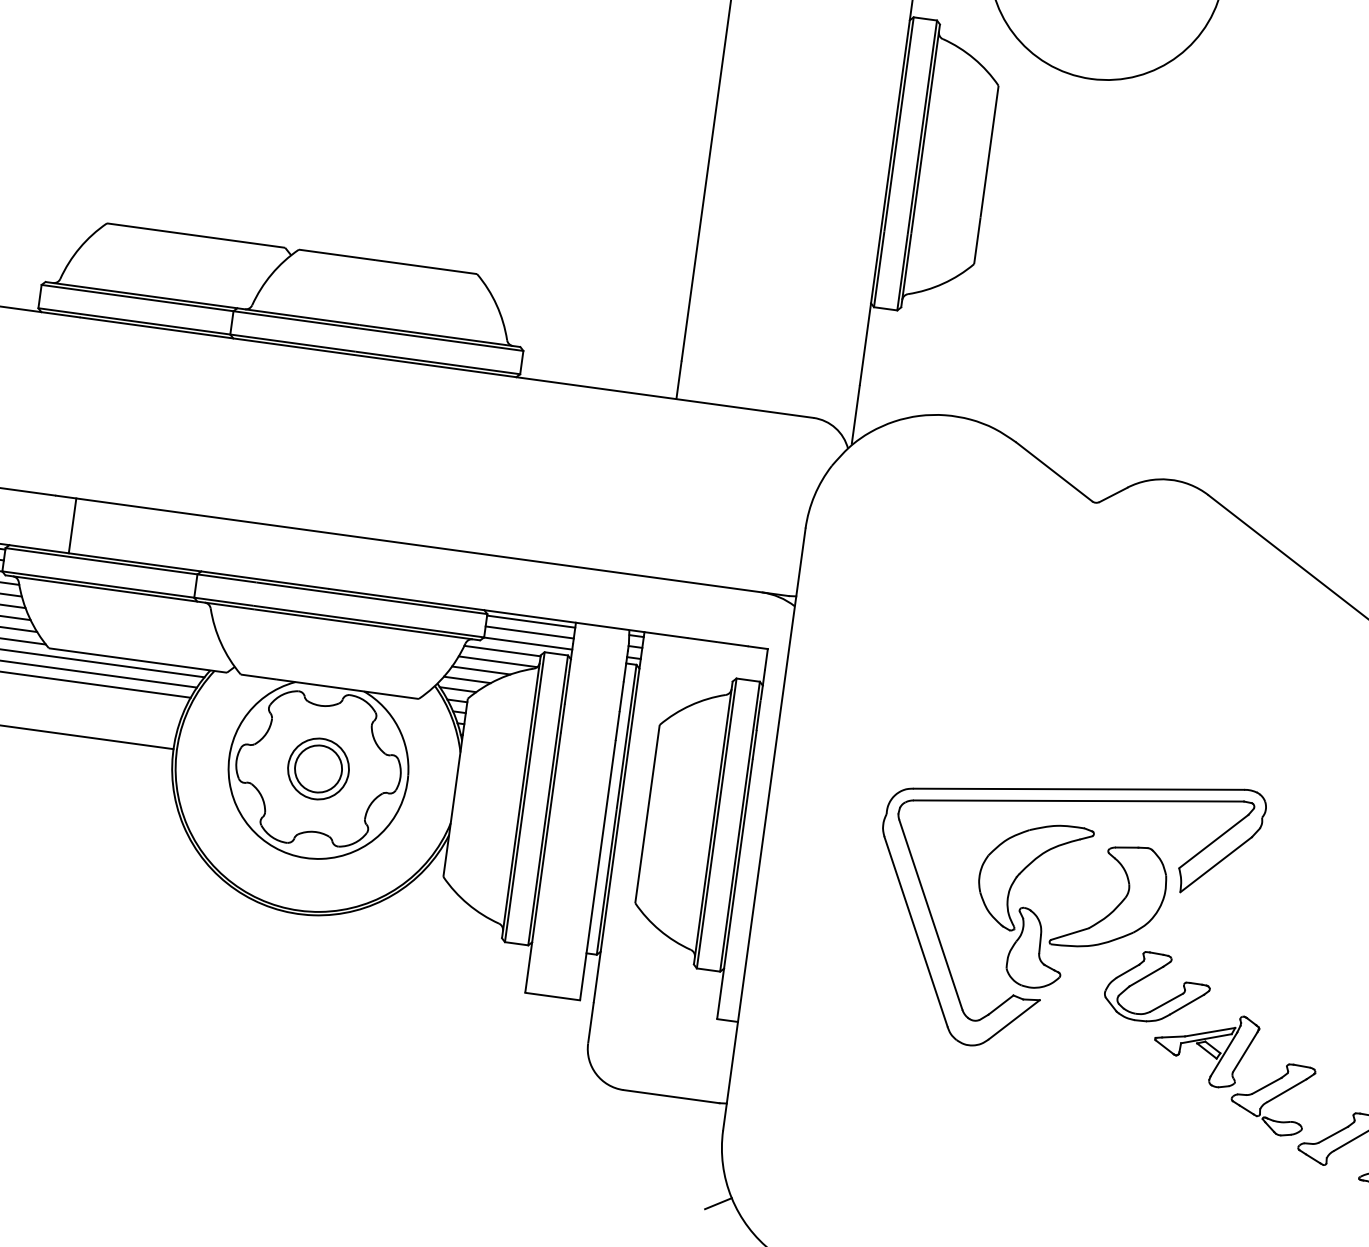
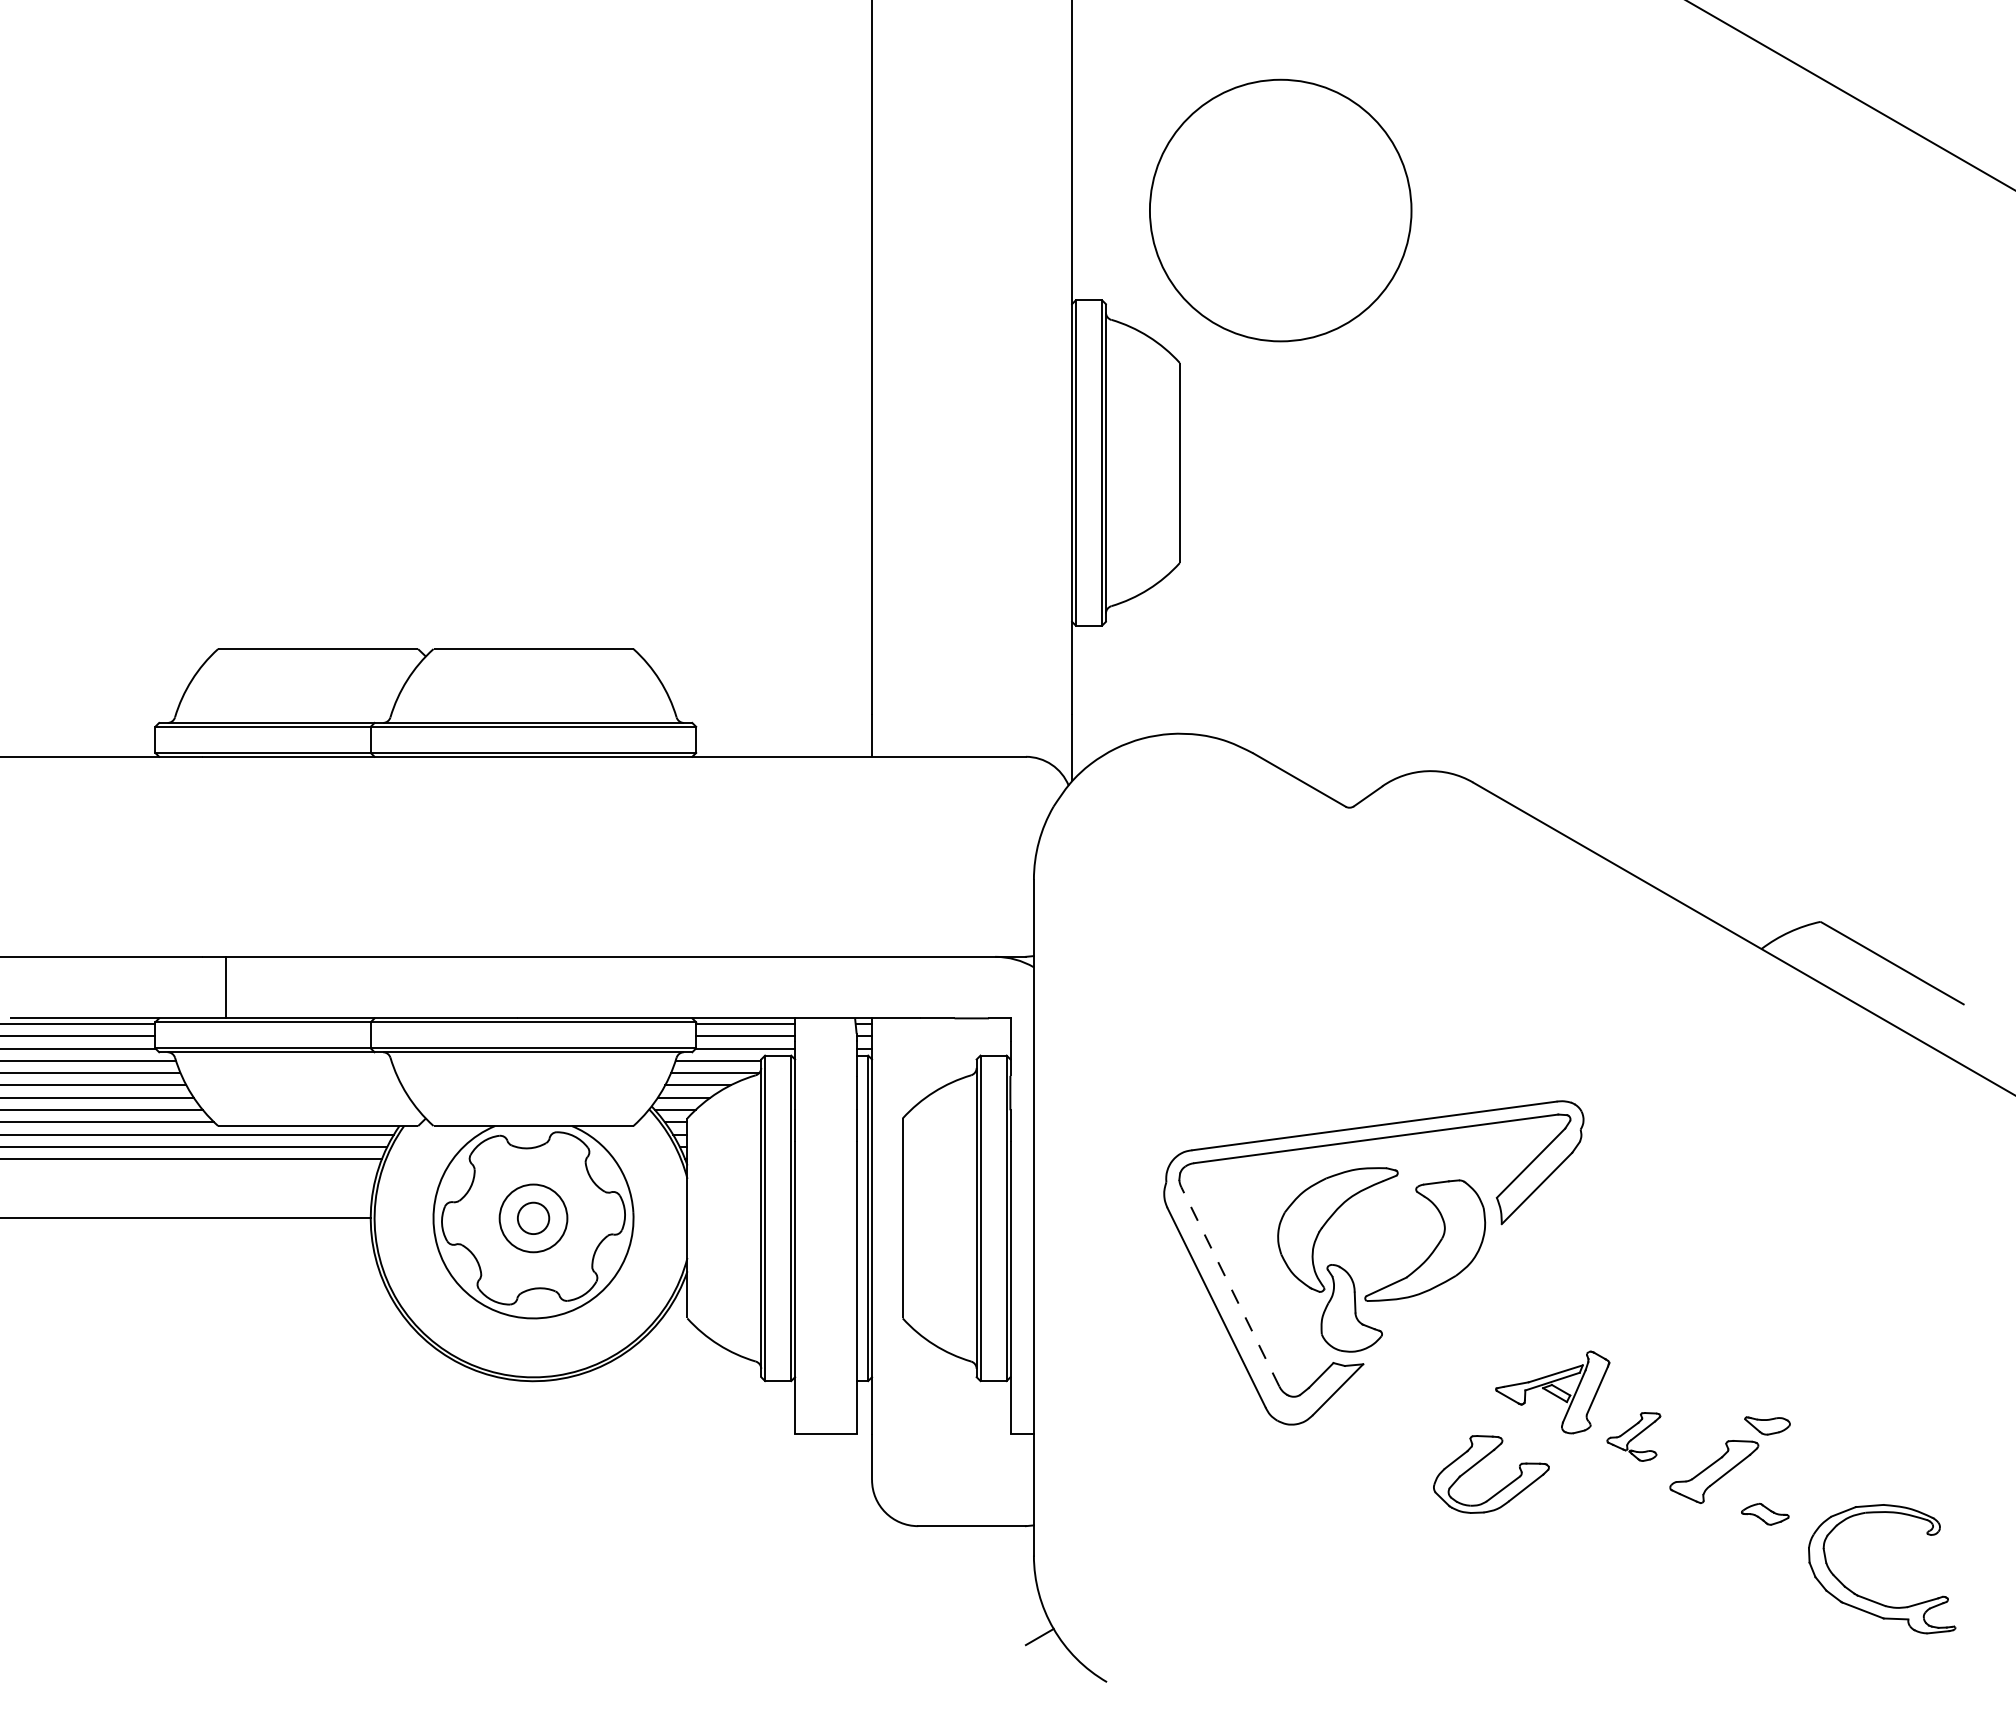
circle: (318, 769) -> (533, 1218), size x0.6
line: (931, 914) -> (1230, 1286), solid -> dashed
part: (1151, 974) -> (1482, 1460), moved
part: (1271, 1097) -> (1633, 1436), size x0.6

